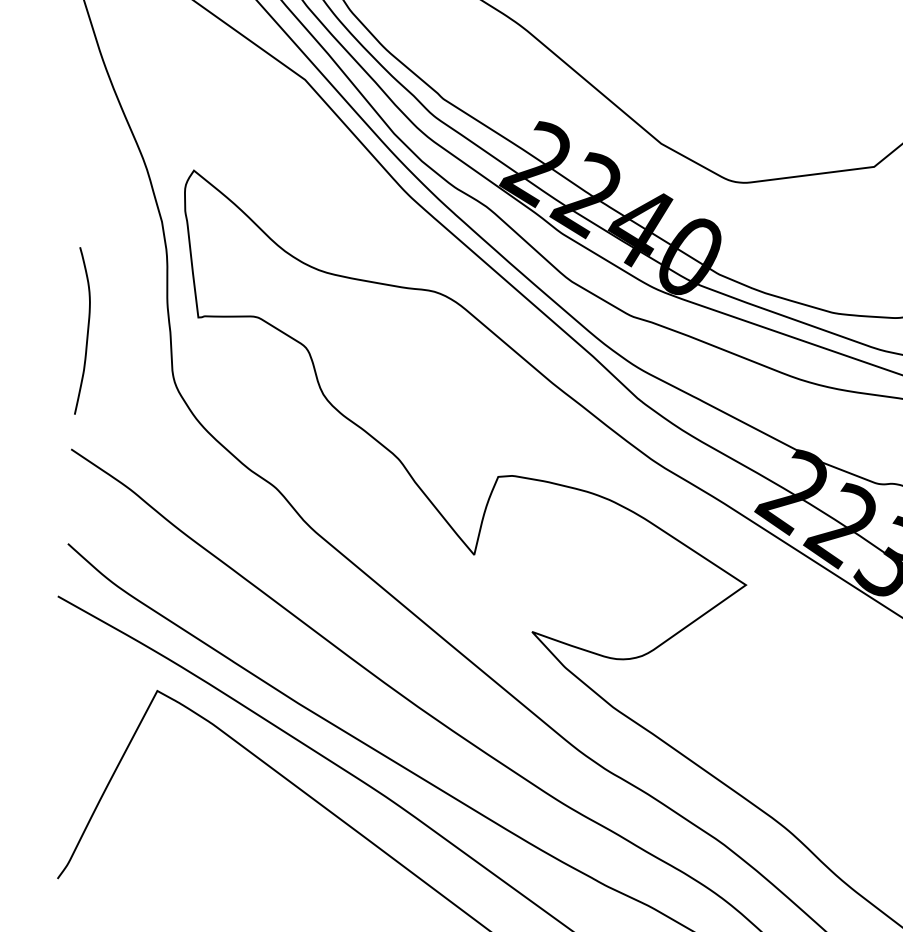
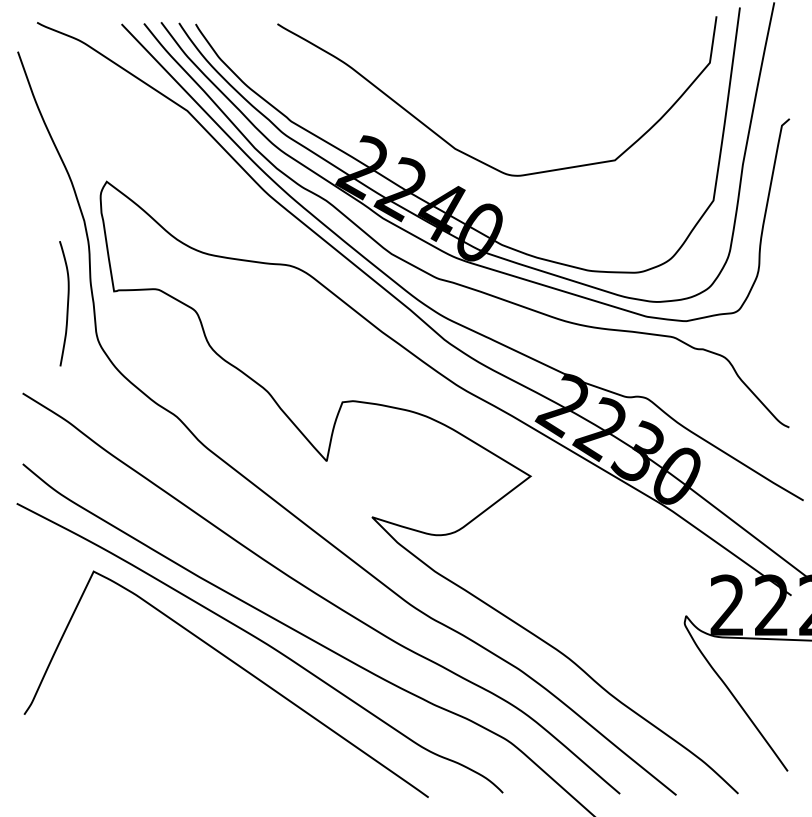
curve: (87, 330) -> (67, 303), moved

